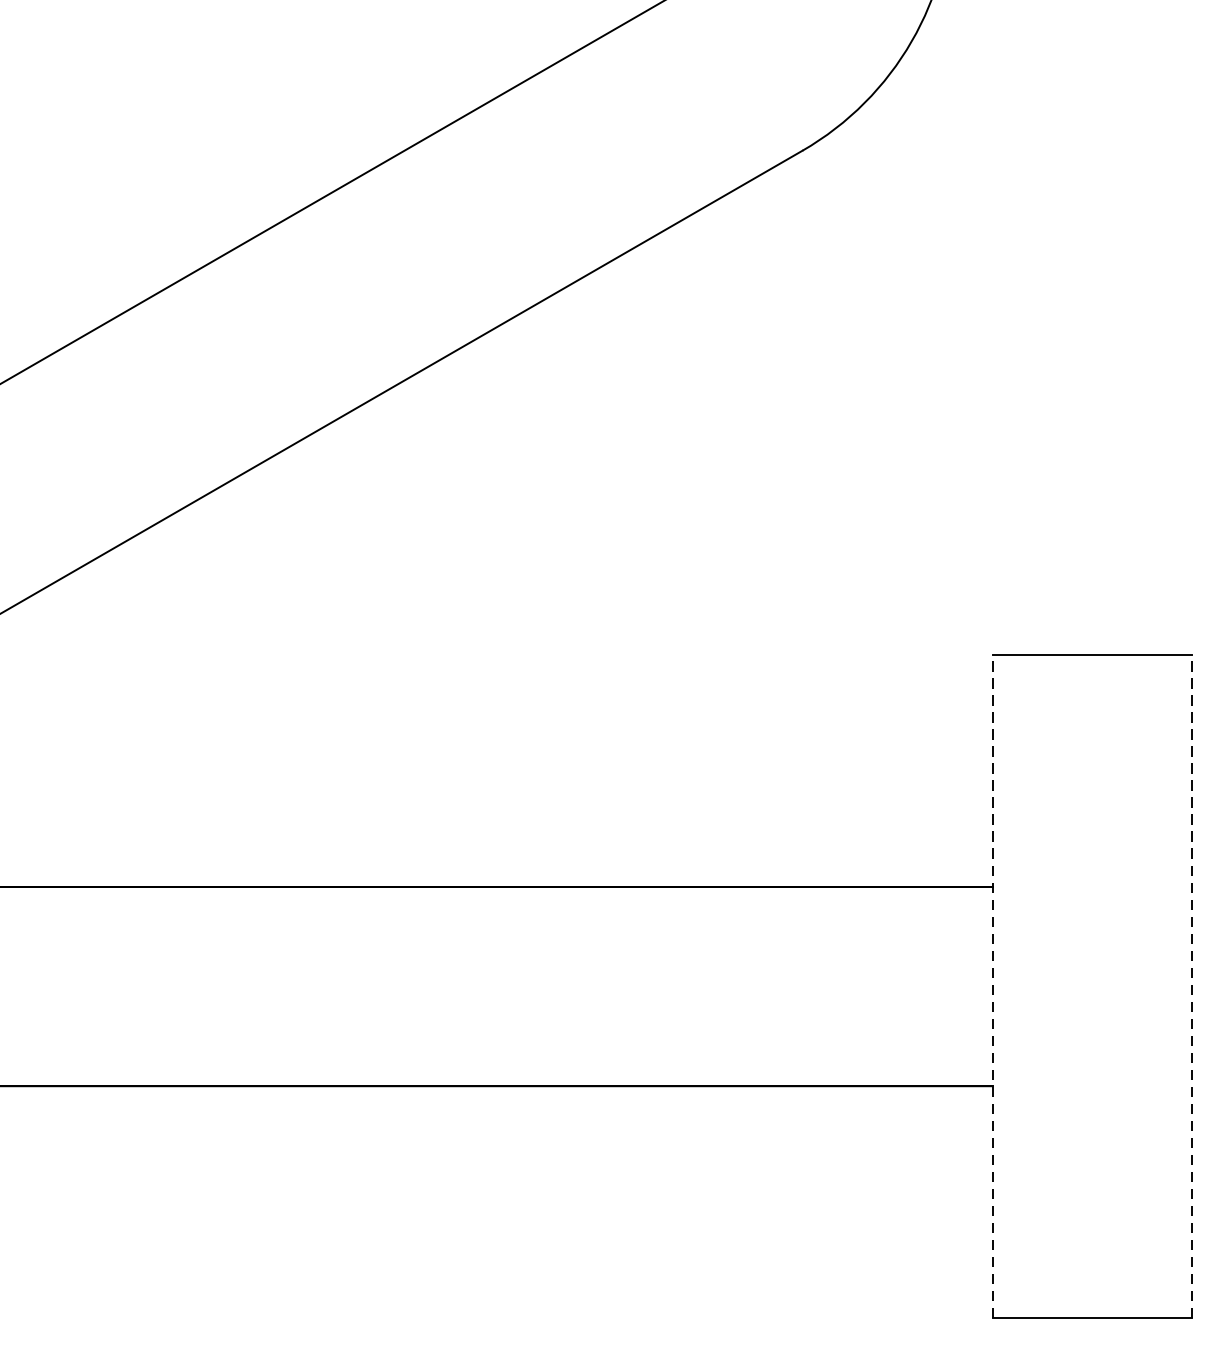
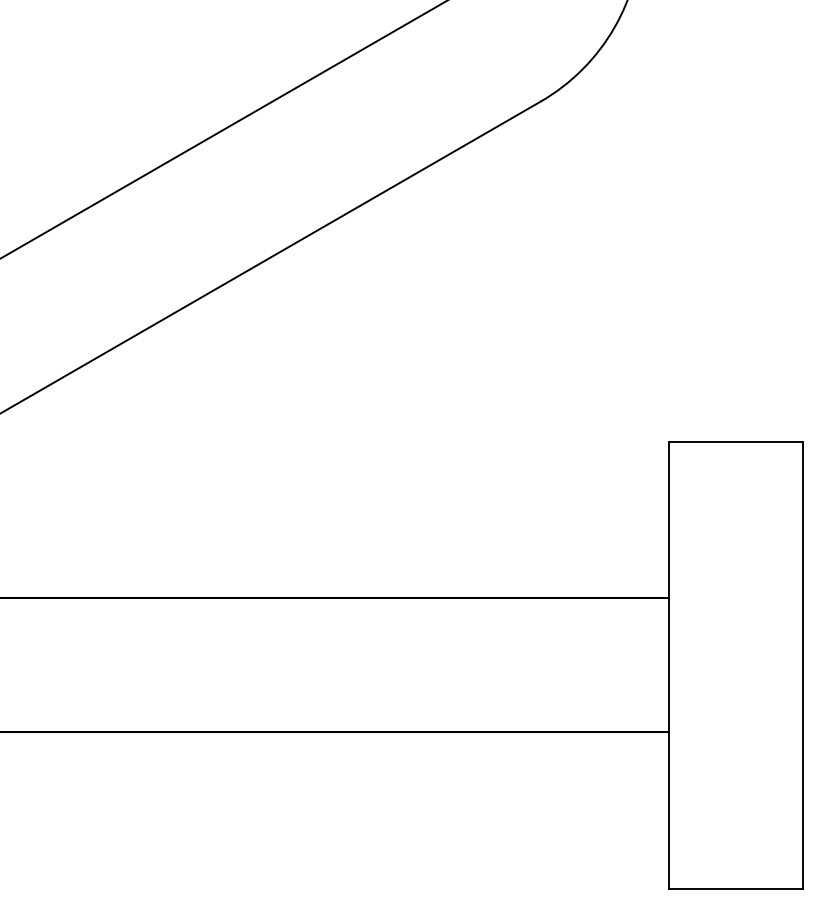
line: (992, 987) -> (668, 665), dashed -> solid
line: (1192, 987) -> (803, 665), dashed -> solid

